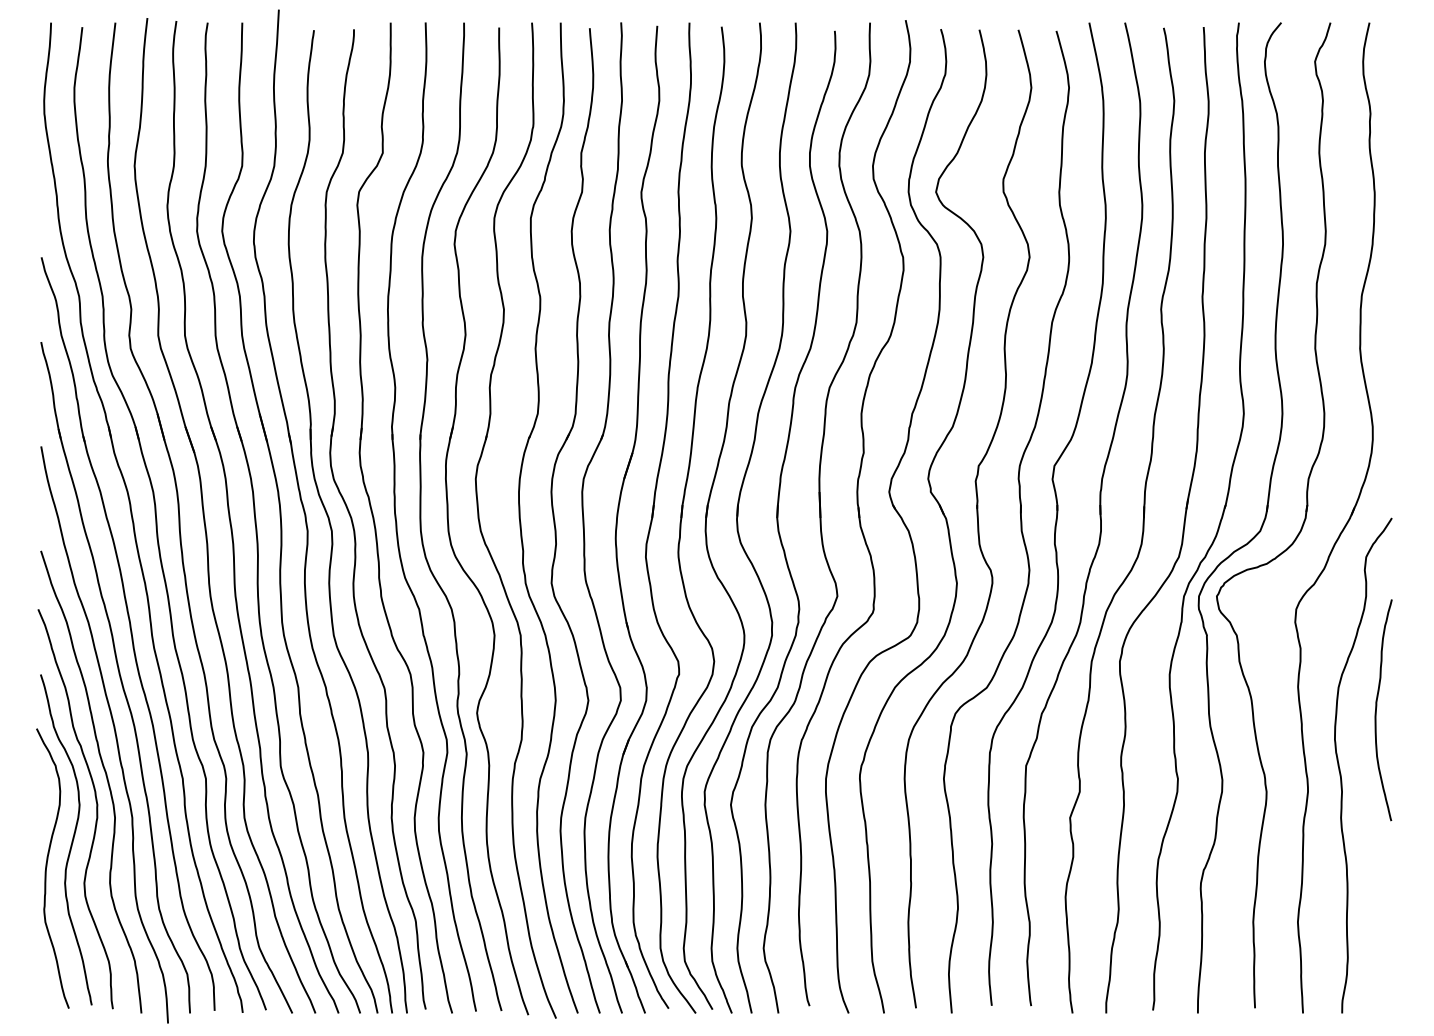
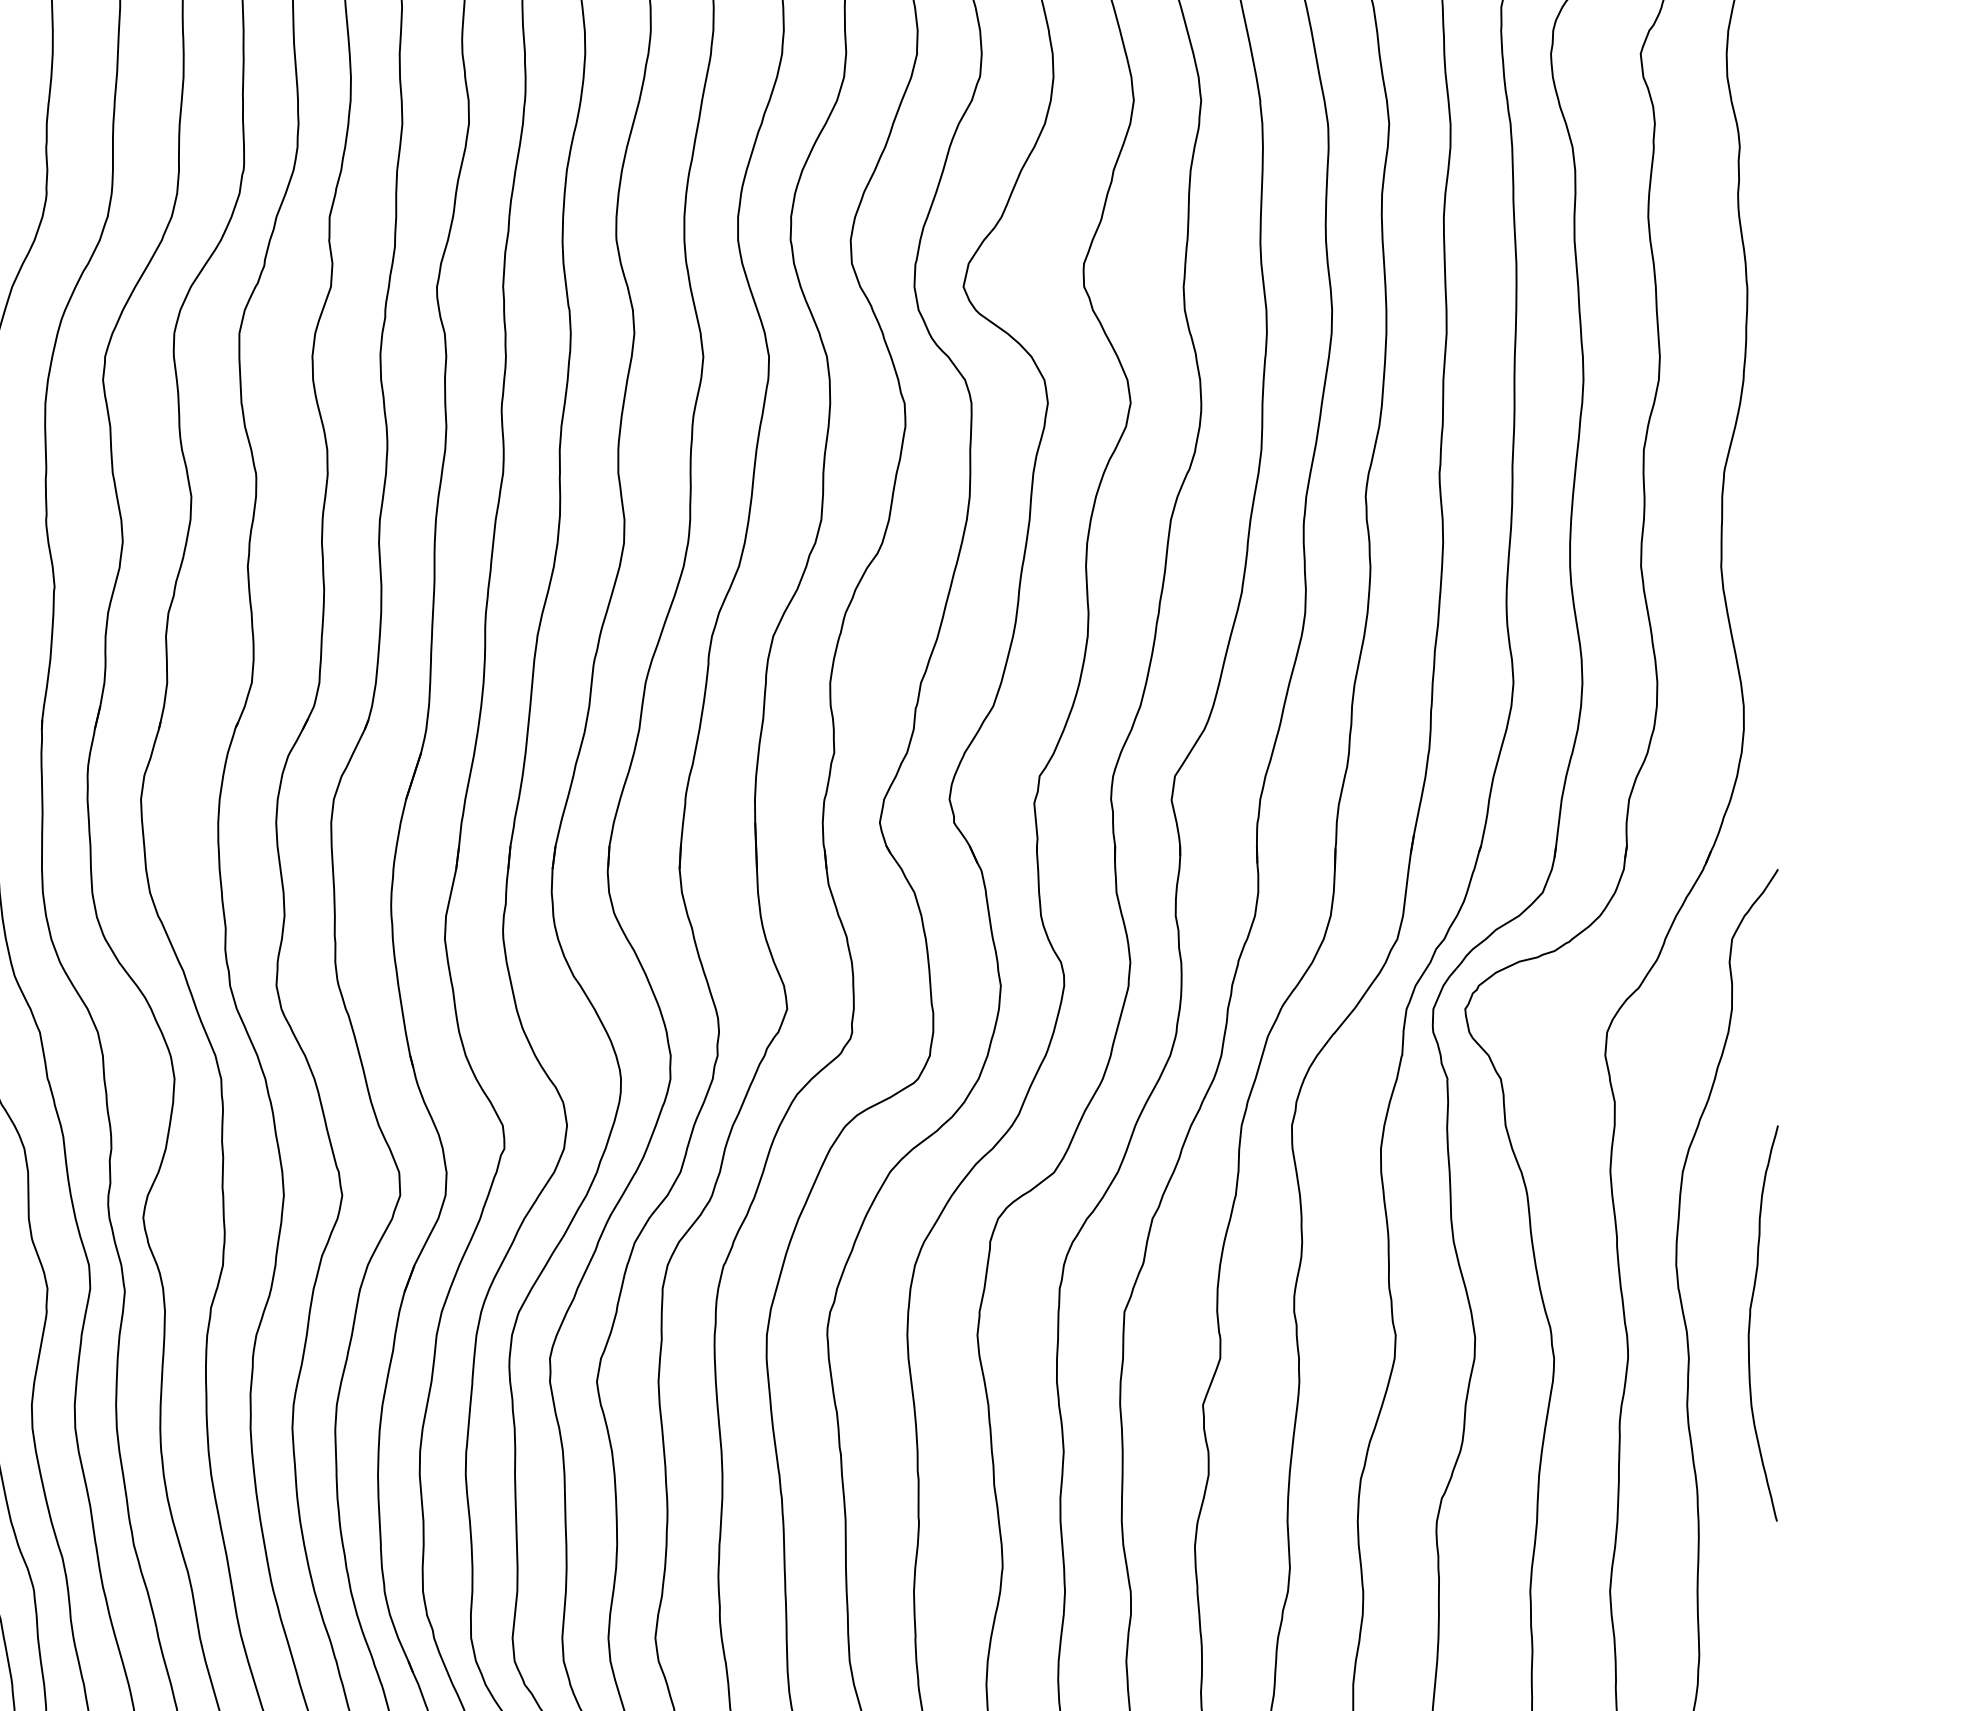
curve: (1377, 707) -> (1752, 1318), moved

